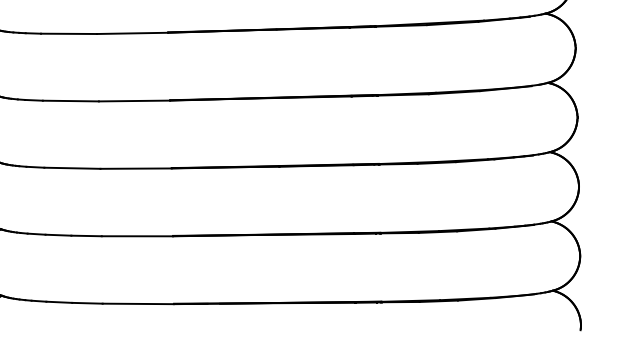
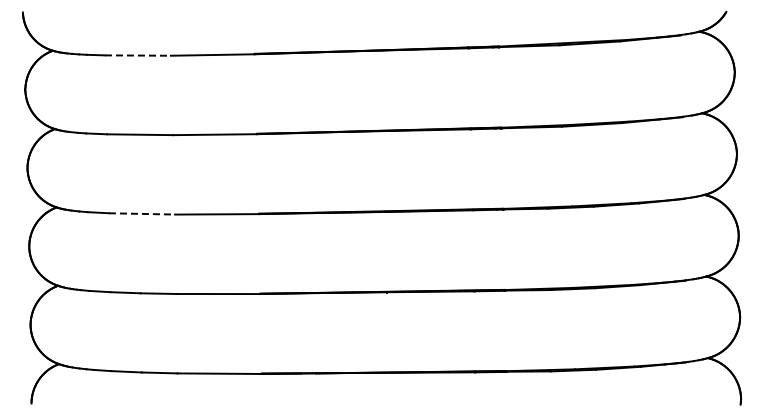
line: (68, 33) -> (137, 55), solid -> dashed
line: (72, 167) -> (142, 213), solid -> dashed

